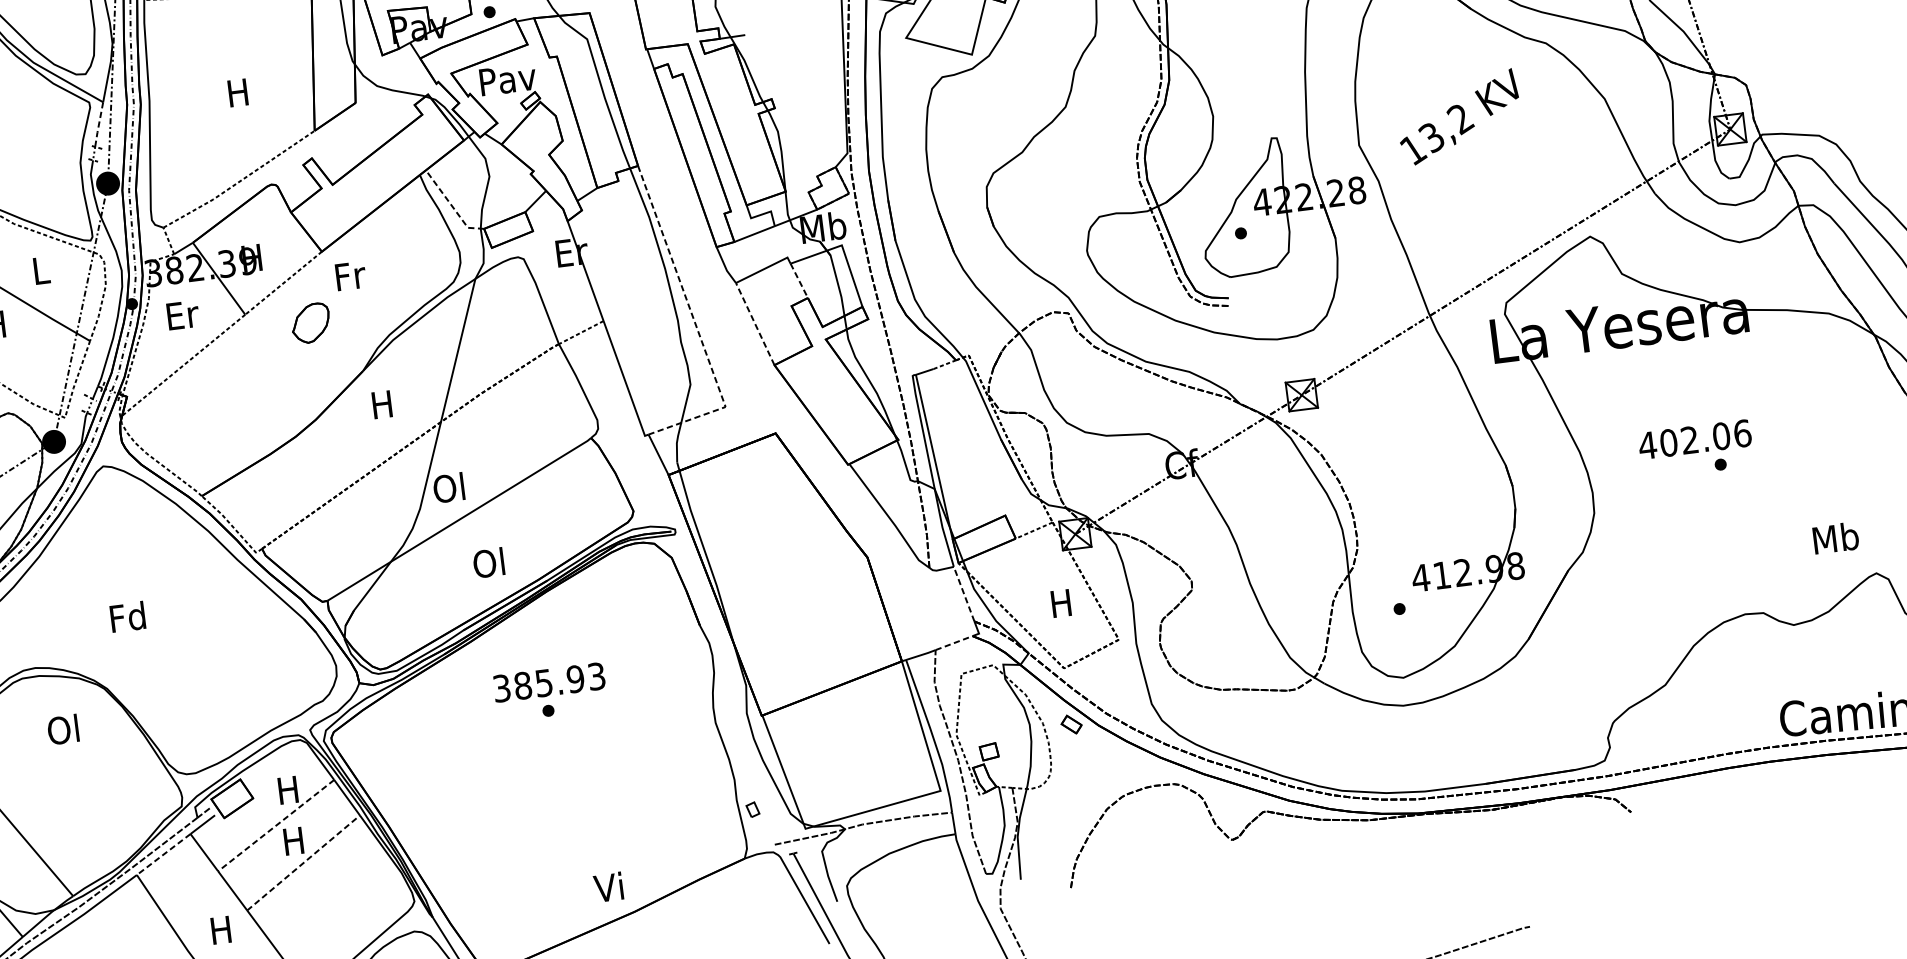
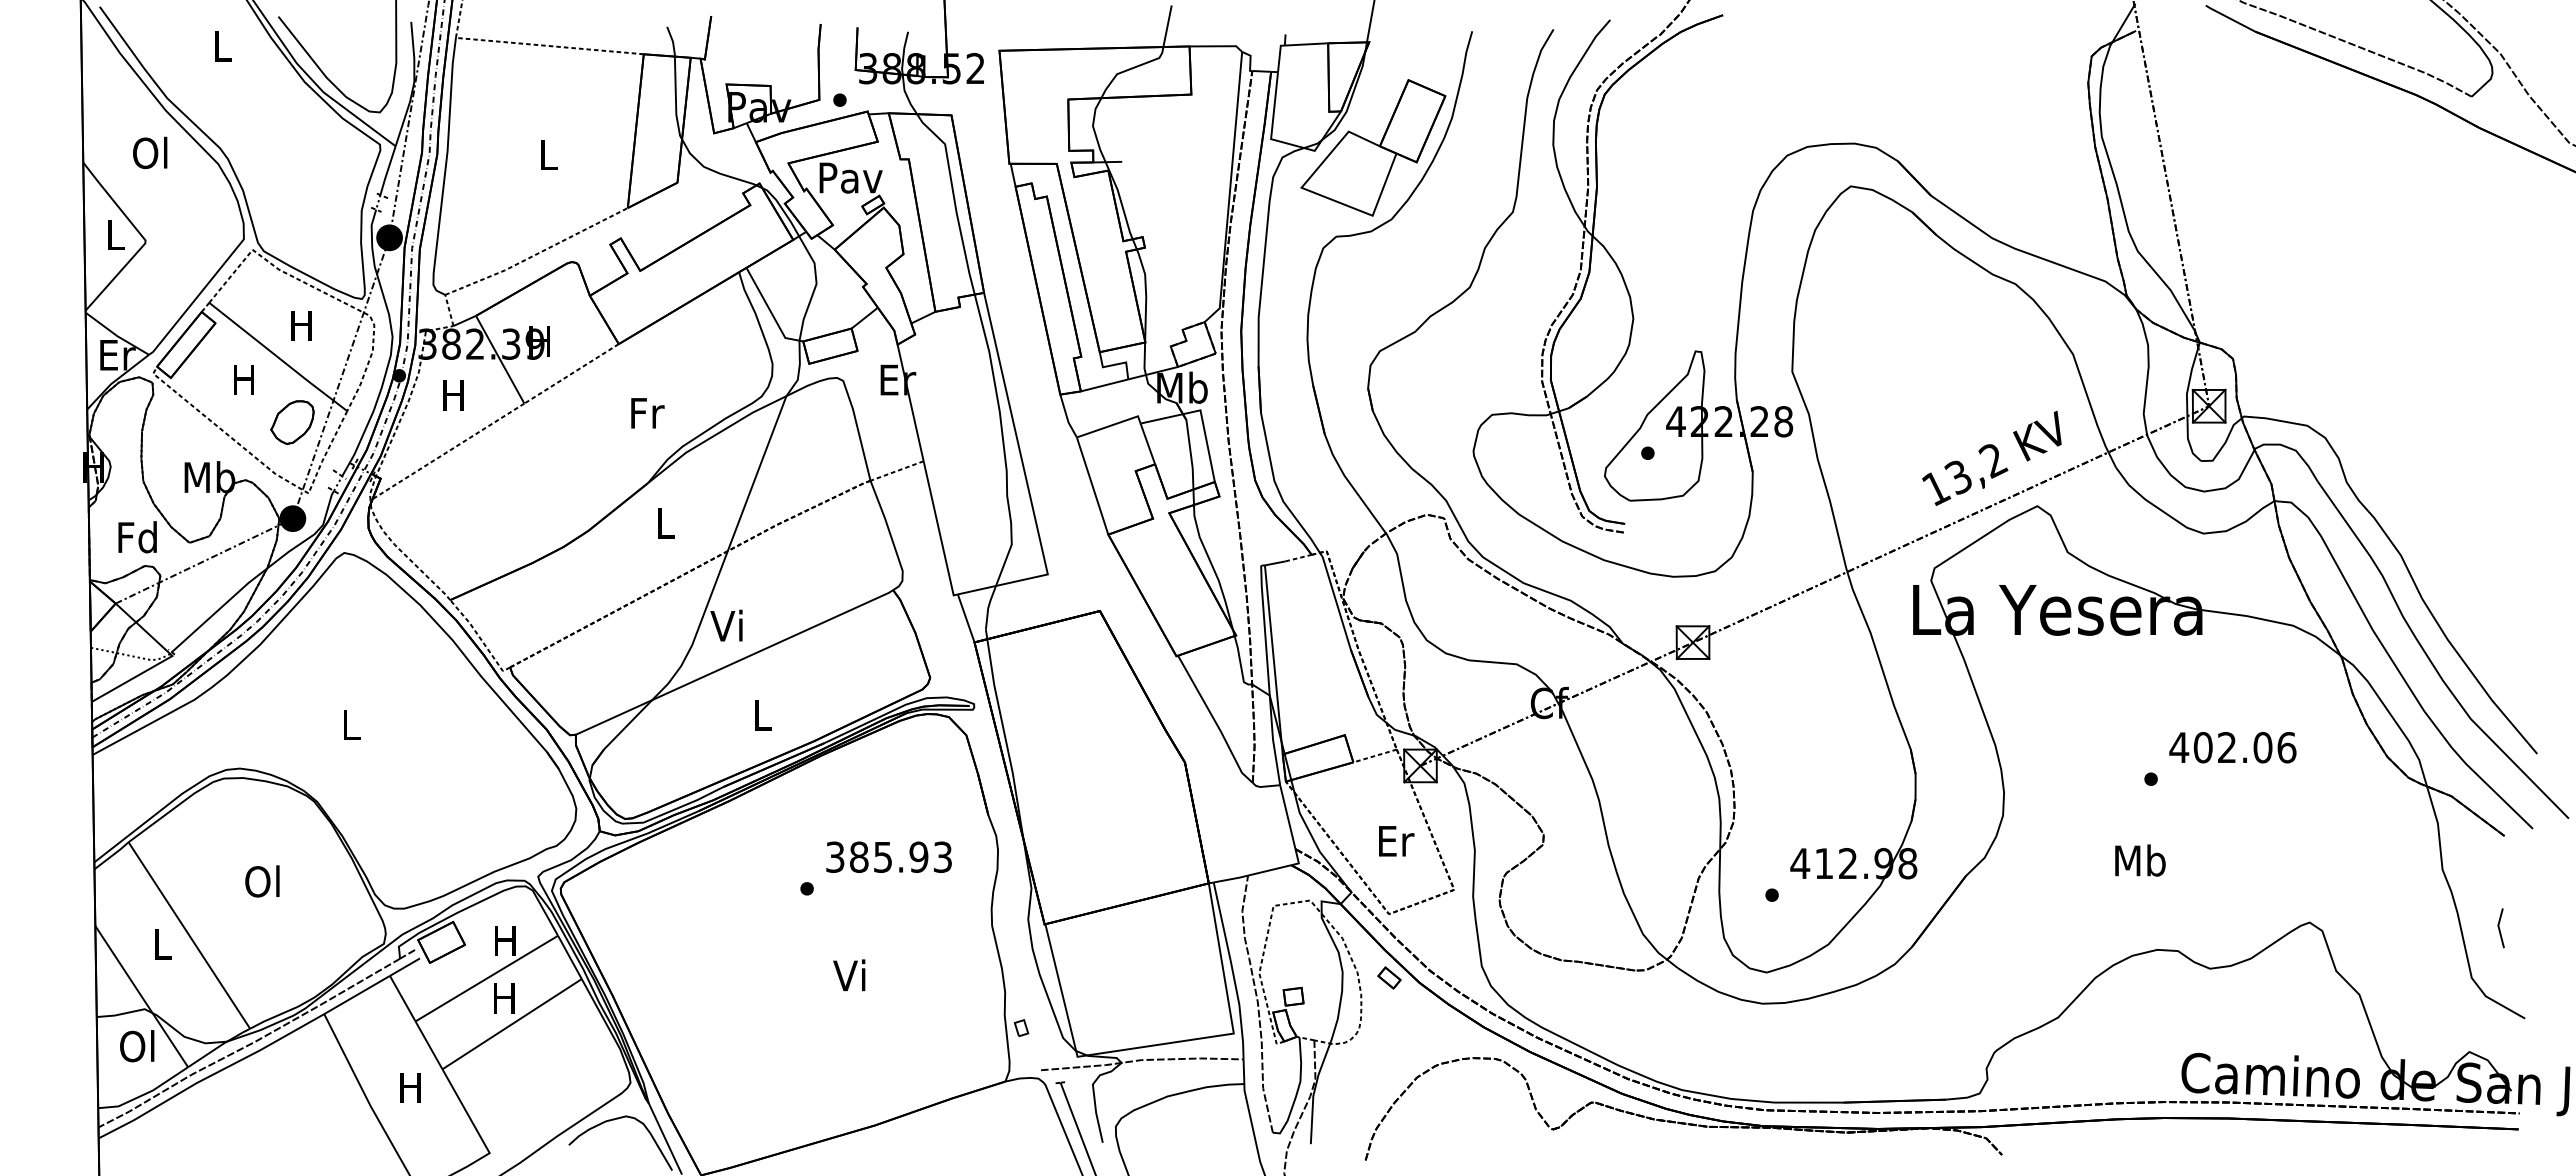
text: (237, 92) -> (547, 154), H -> L
text: (1458, 116) -> (1991, 457), moved
line: (98, 125) -> (387, 171), dashed -> solid
line: (451, 206) -> (770, 311), dashed -> solid
text: (40, 270) -> (301, 325), L -> H
text: (350, 276) -> (647, 413), moved
line: (798, 280) -> (1147, 443), dashed -> solid
text: (182, 315) -> (454, 395), Er -> H
part: (310, 323) -> (292, 422), moved
line: (755, 323) -> (1092, 485), dashed -> solid
line: (696, 325) -> (1026, 479), dashed -> solid
text: (382, 404) -> (664, 523), H -> L
text: (1694, 439) -> (2232, 747), moved
text: (449, 487) -> (727, 625), Ol -> Vi
text: (1836, 538) -> (2140, 860), moved
text: (488, 563) -> (761, 715), Ol -> L
line: (963, 594) -> (1287, 817), dashed -> solid
text: (1062, 603) -> (1396, 841), H -> Er
text: (127, 616) -> (350, 724), Fd -> L
line: (954, 643) -> (1270, 870), dashed -> solid
text: (548, 681) -> (888, 856), moved
text: (63, 729) -> (262, 881), moved
line: (275, 825) -> (486, 978), dashed -> solid
line: (163, 855) -> (356, 995), dashed -> solid
line: (303, 863) -> (512, 1024), dashed -> solid
text: (608, 887) -> (849, 975), moved

